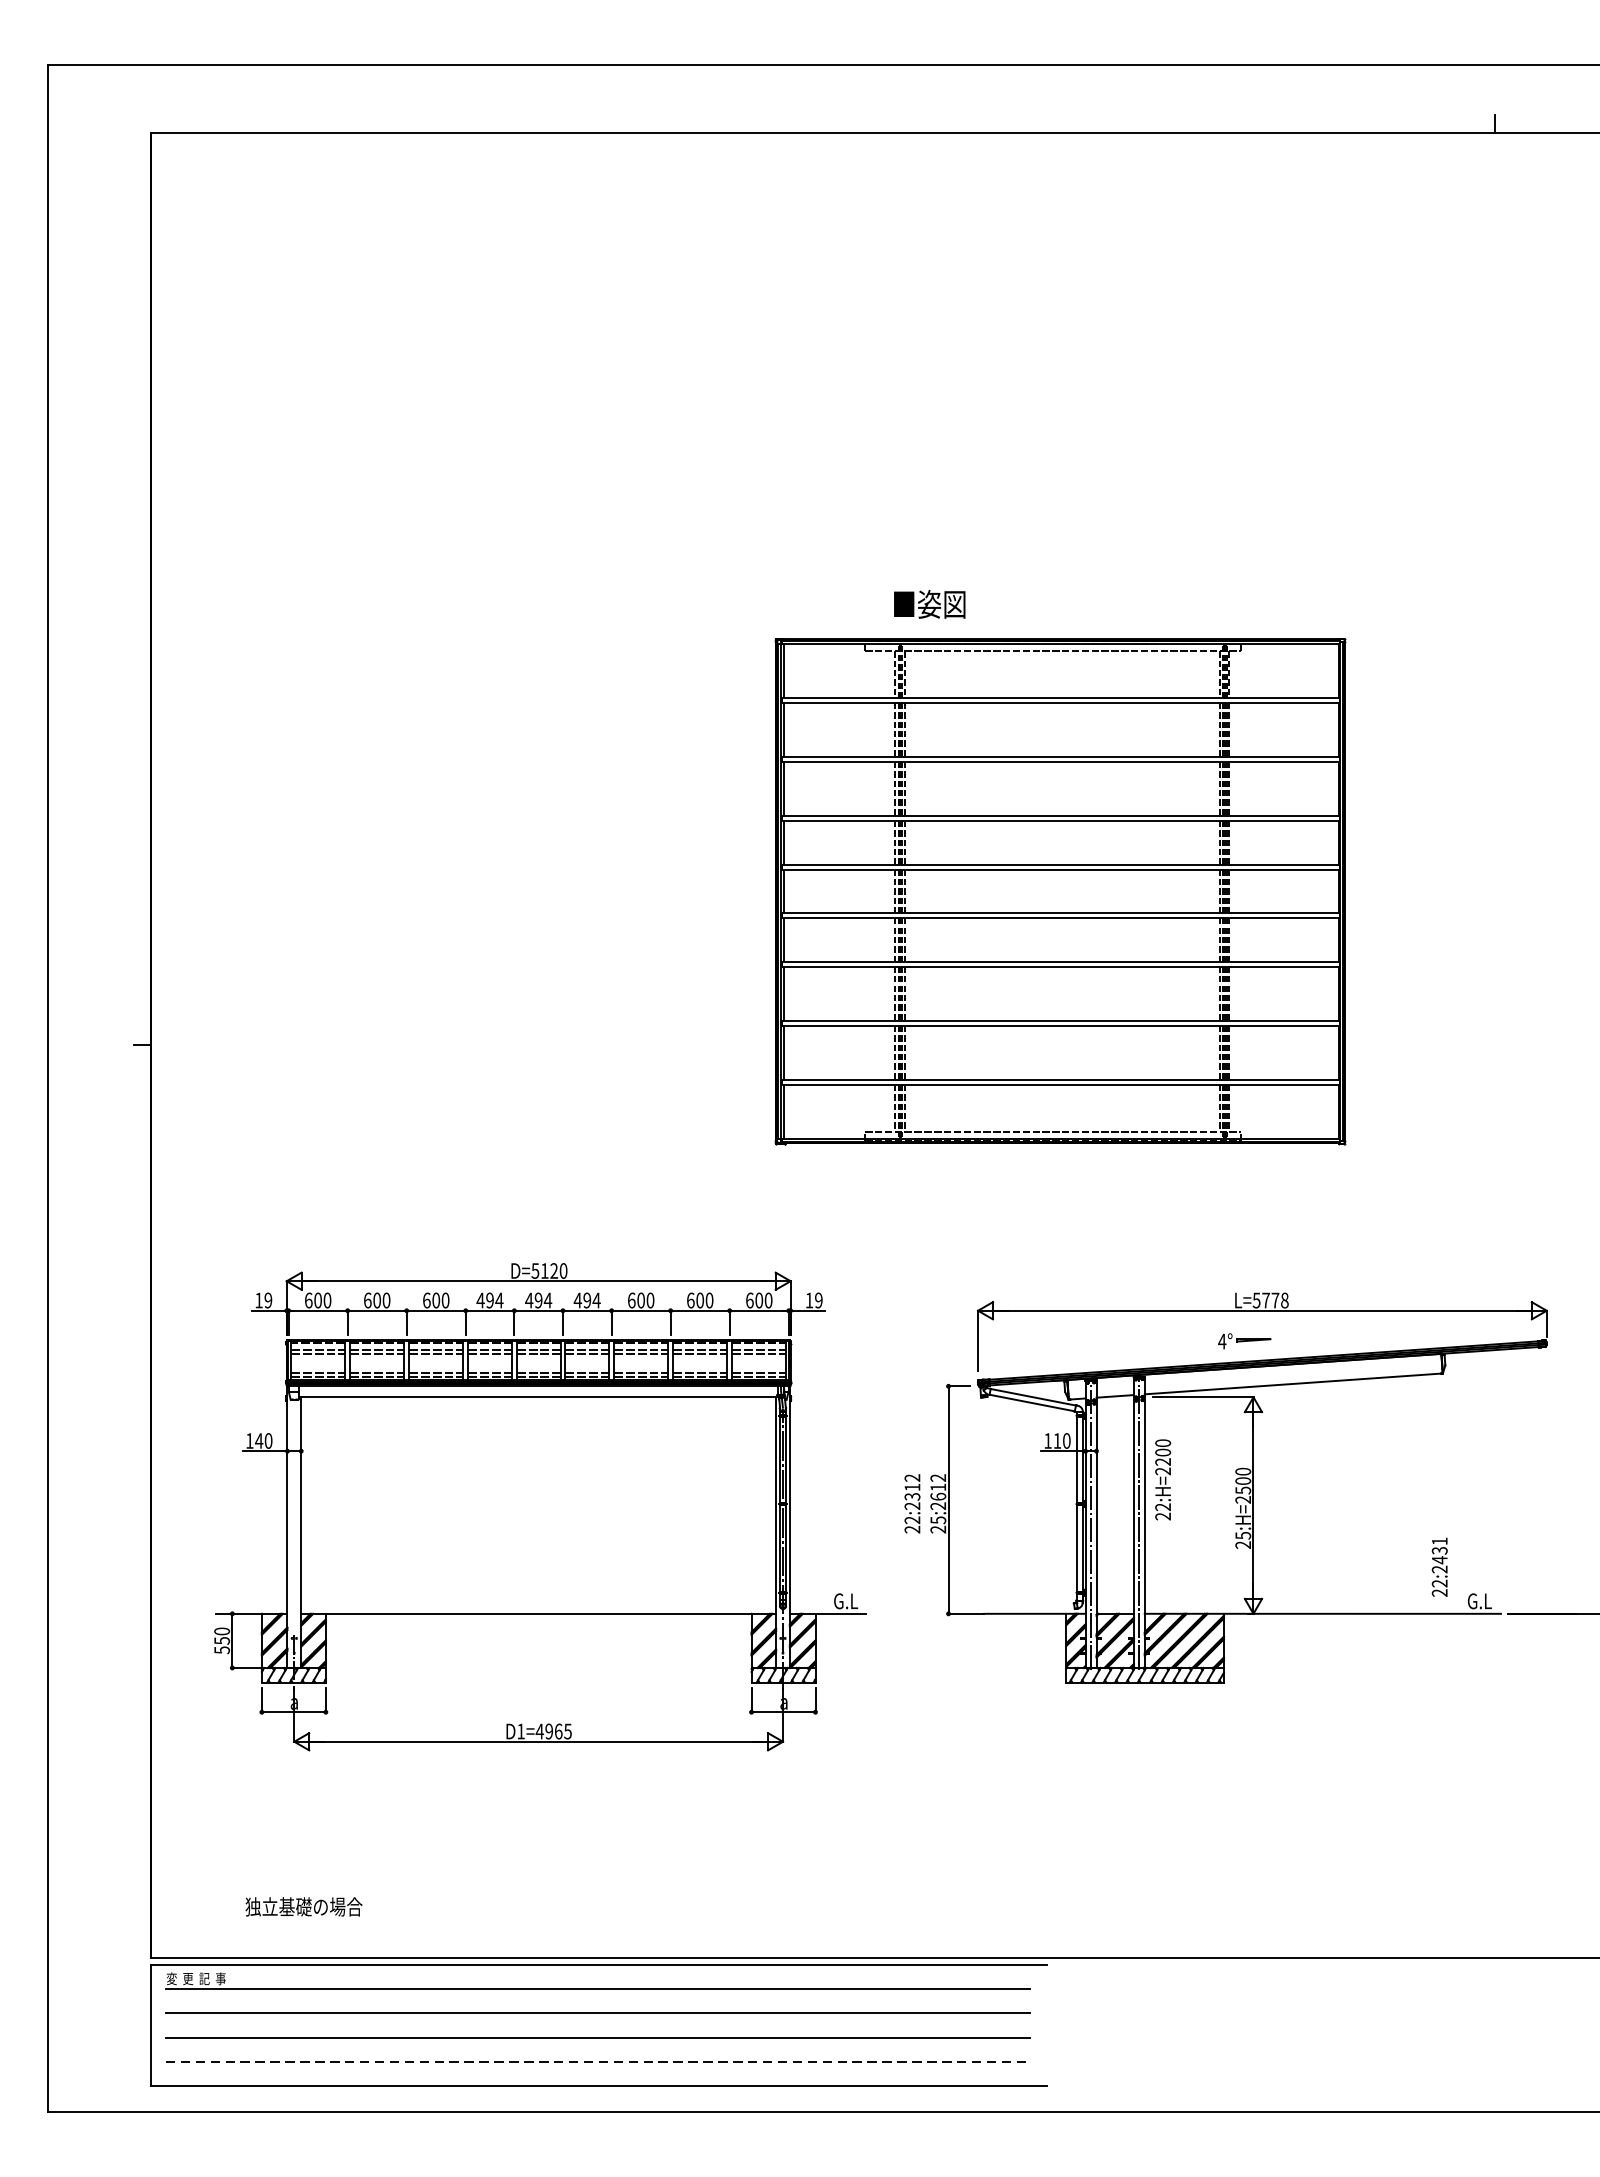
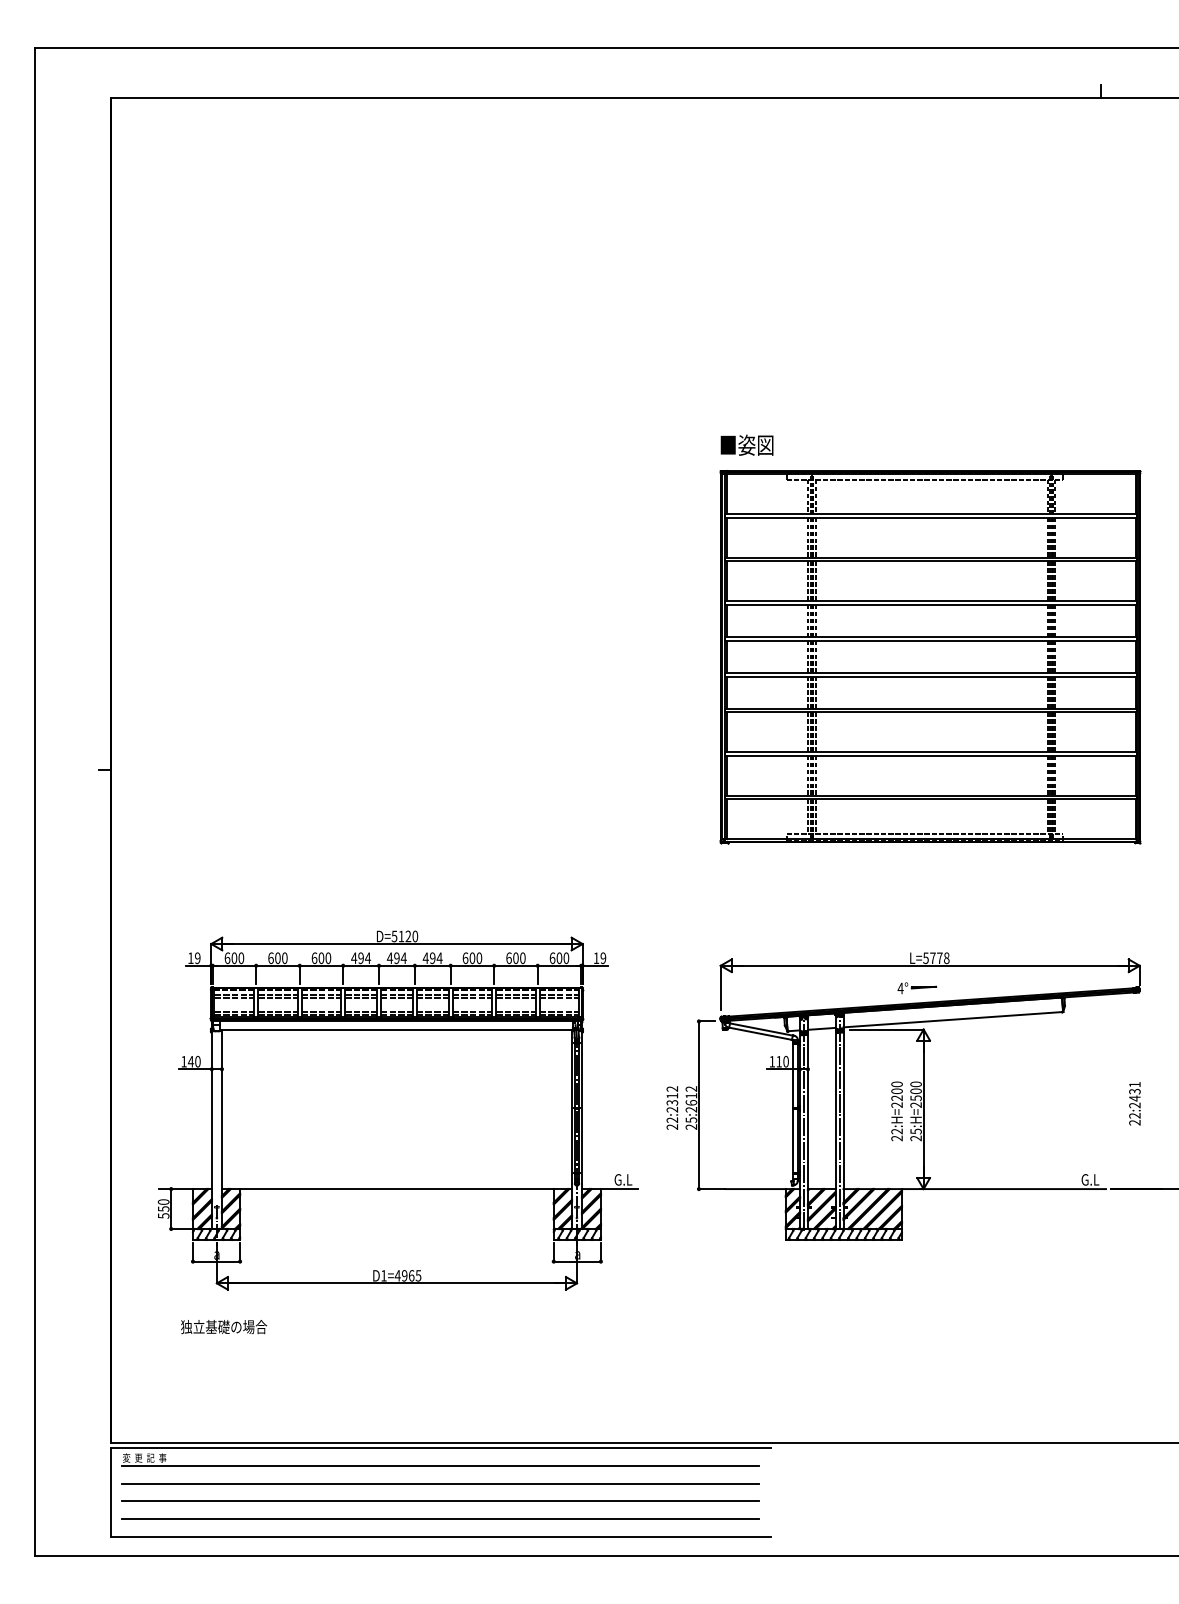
text: (928, 603) -> (746, 444), moved
part: (1060, 892) -> (930, 657), moved
text: (1162, 1480) -> (896, 1111), moved
text: (1439, 1566) -> (1134, 1103), moved
text: (303, 1907) -> (223, 1327), moved
line: (597, 2062) -> (440, 1519), dashed -> solid

